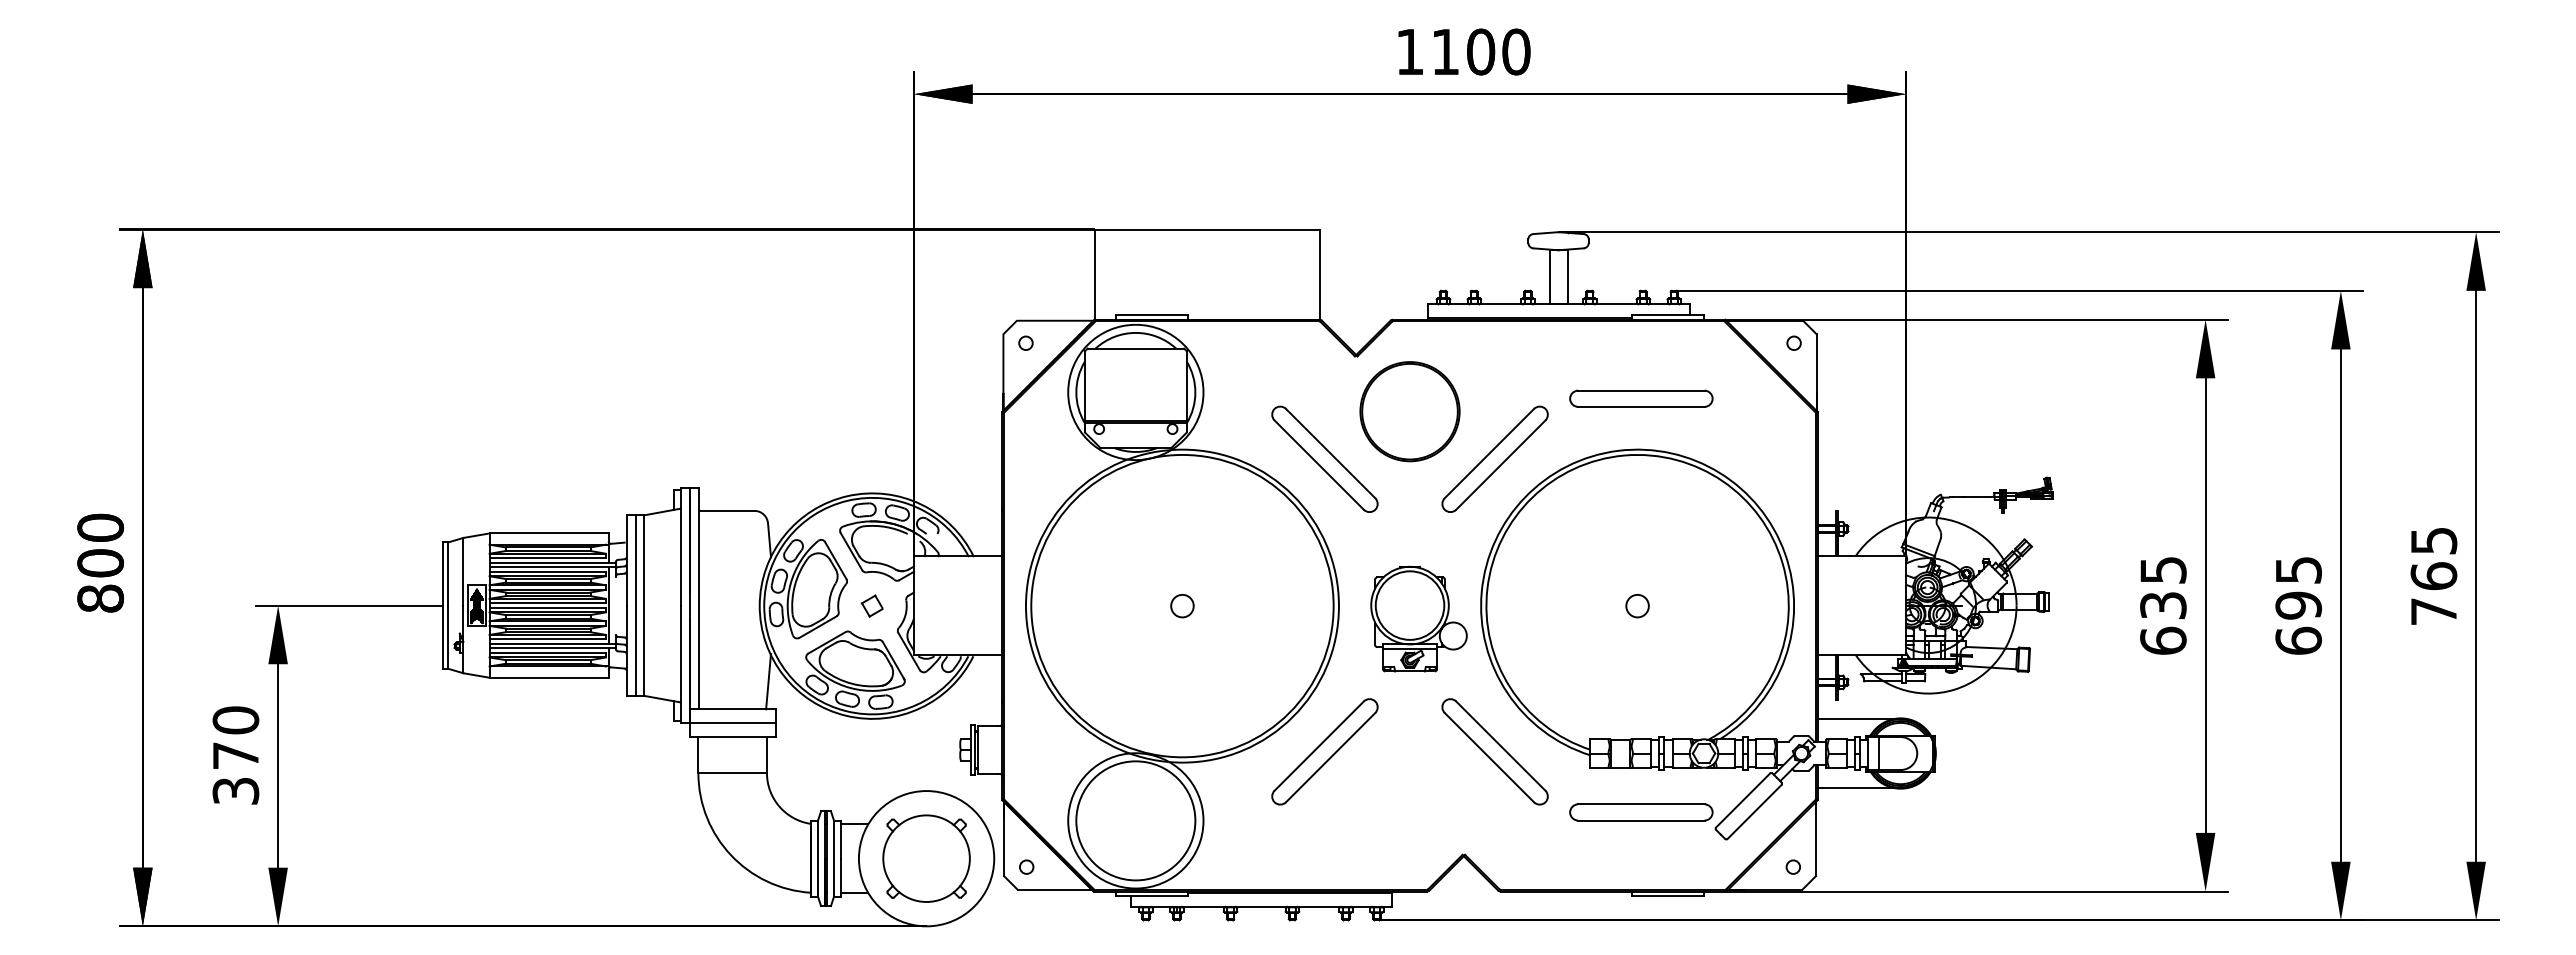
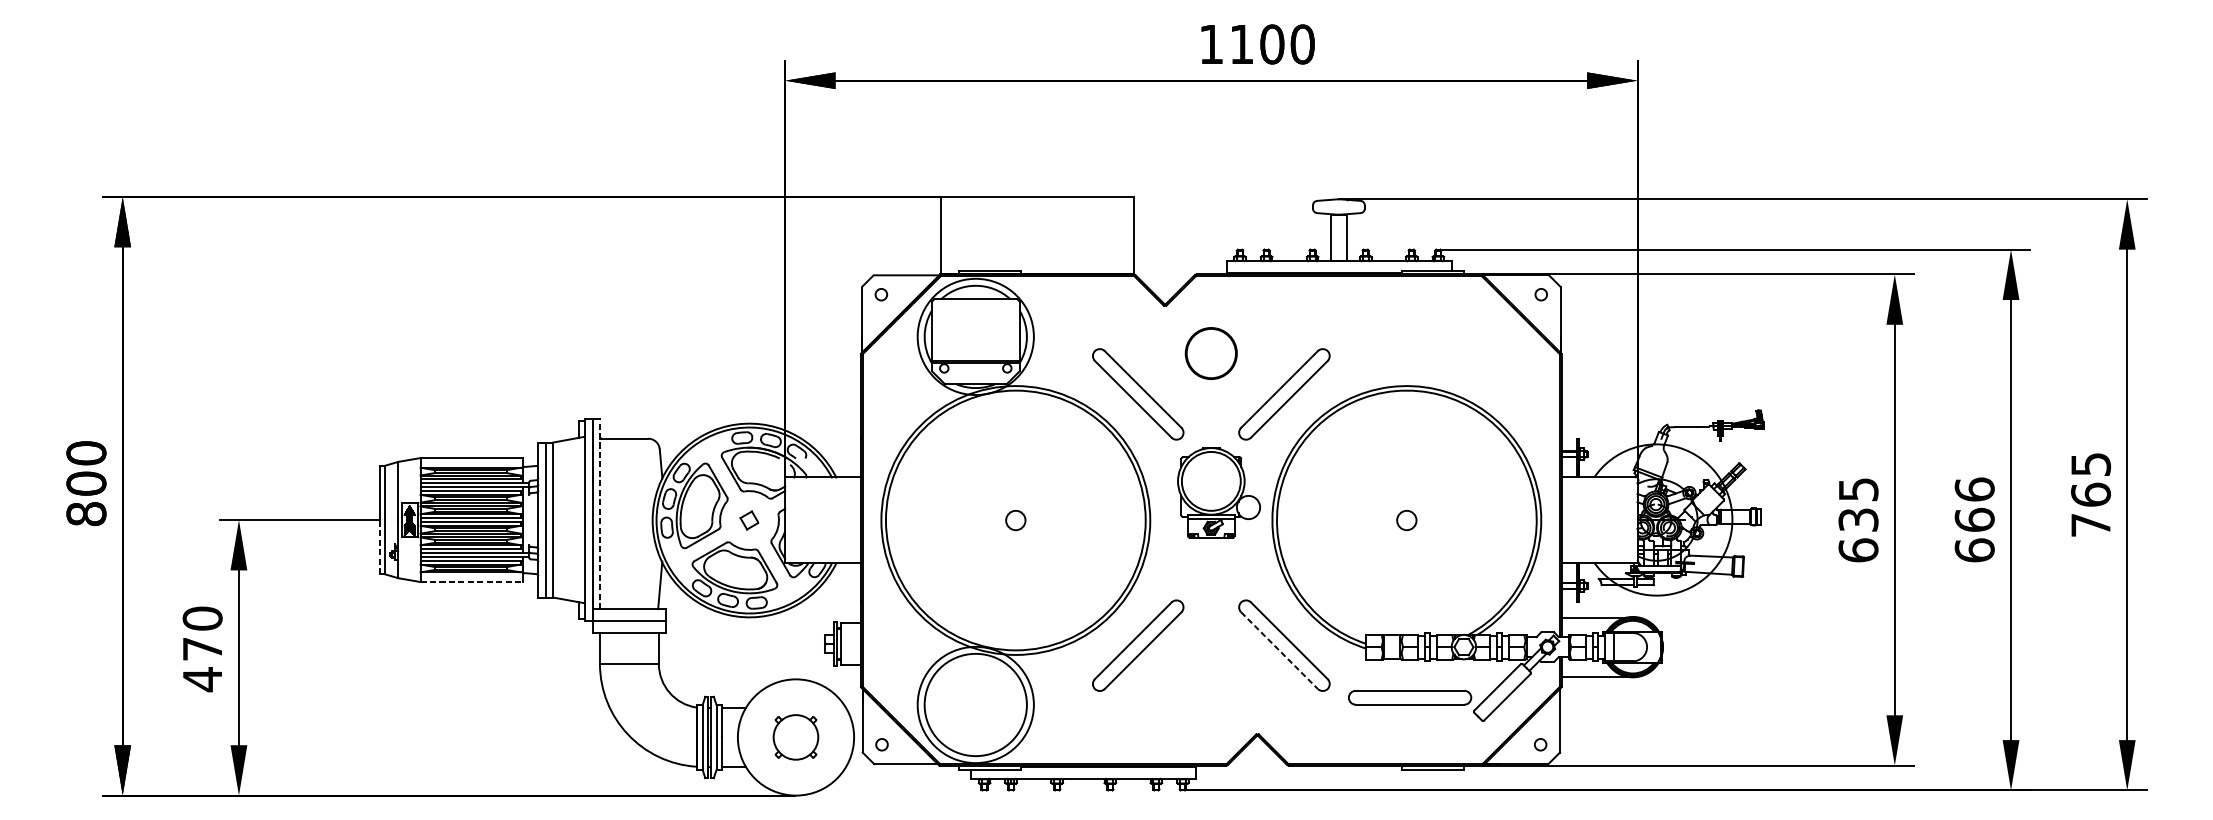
part: (1641, 398) -> (1410, 342), removed
part: (1409, 411) -> (1210, 353), size x0.6
text: (2298, 587) -> (1974, 504), 695 -> 666
line: (698, 598) -> (600, 513), solid -> dashed
part: (1418, 618) -> (1218, 492), moved
line: (442, 637) -> (380, 547), solid -> dashed
line: (549, 677) -> (472, 581), solid -> dashed
line: (1489, 757) -> (1279, 650), solid -> dashed
text: (235, 791) -> (202, 679), 370 -> 470
part: (926, 858) -> (795, 737), size x0.6

